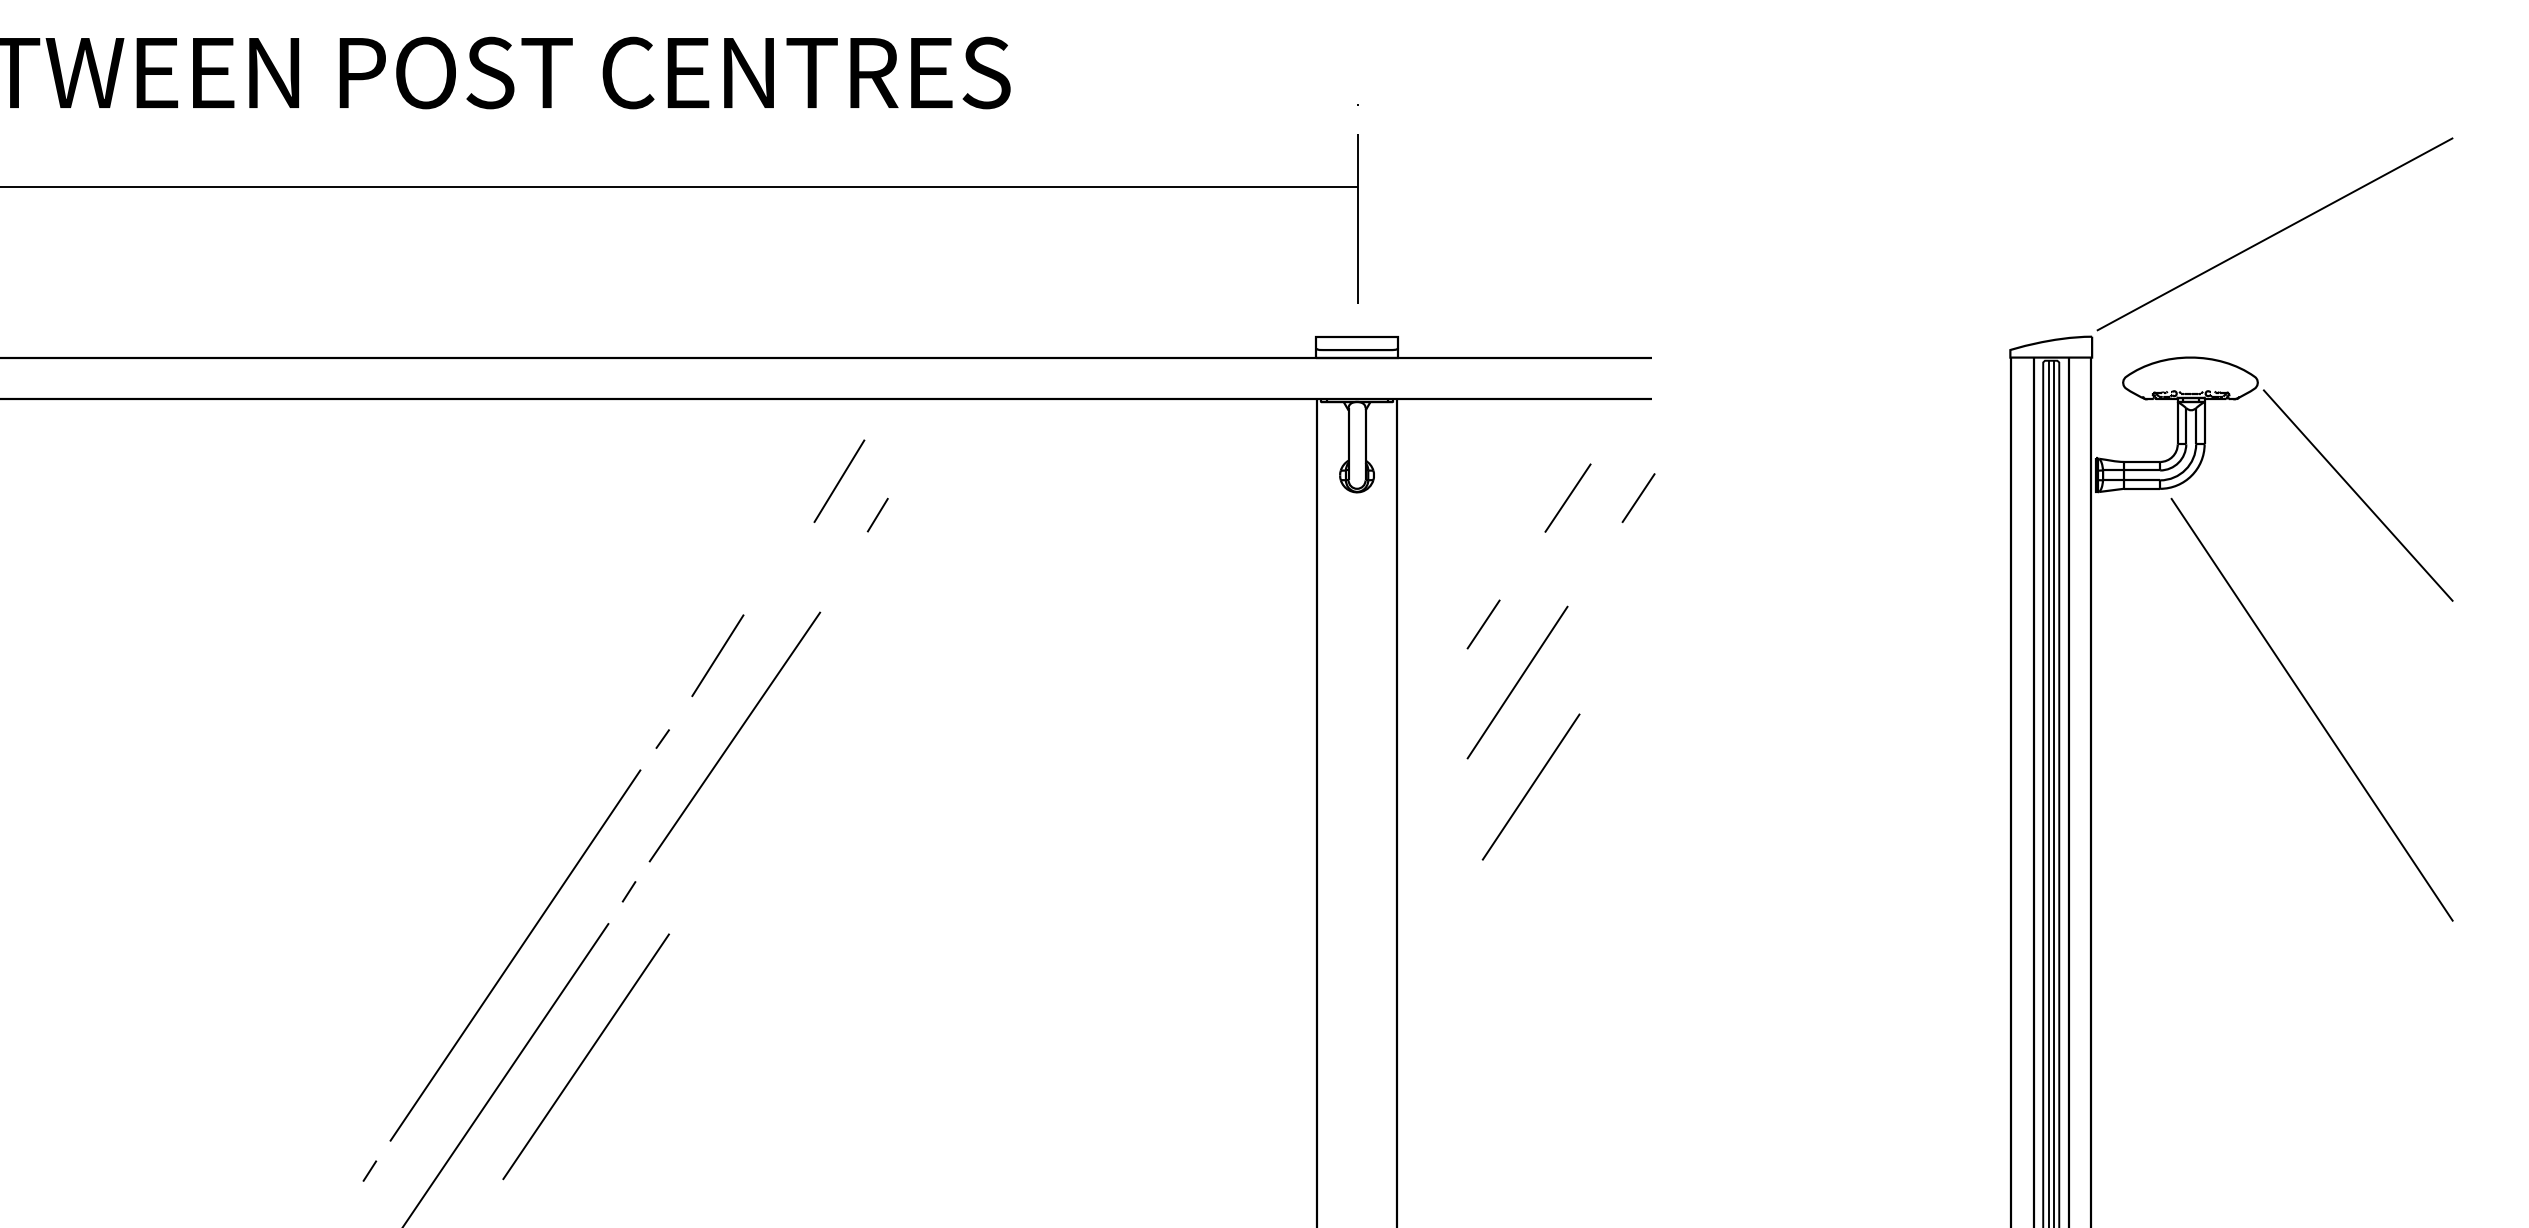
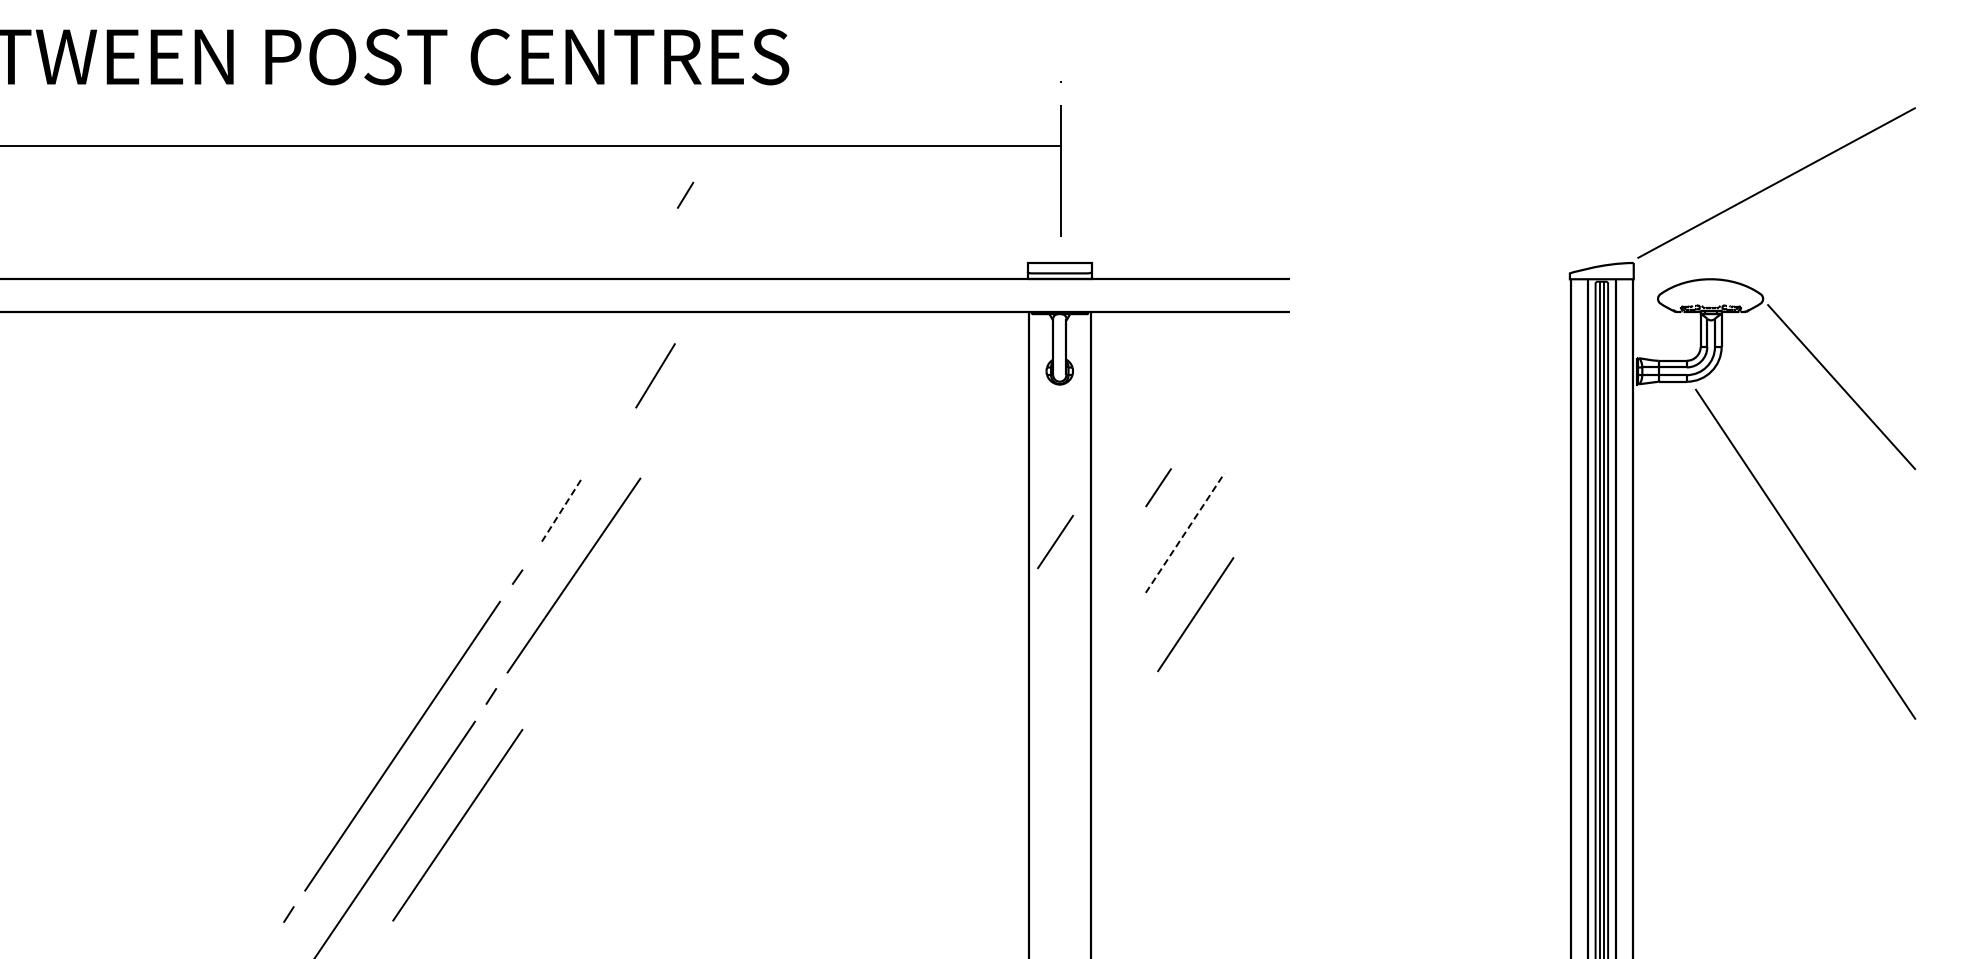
line: (1568, 497) -> (1055, 541), moved
line: (1638, 497) -> (1279, 388), removed
line: (877, 514) -> (685, 194), moved
line: (717, 656) -> (560, 512), solid -> dashed
line: (1518, 683) -> (1185, 533), solid -> dashed

